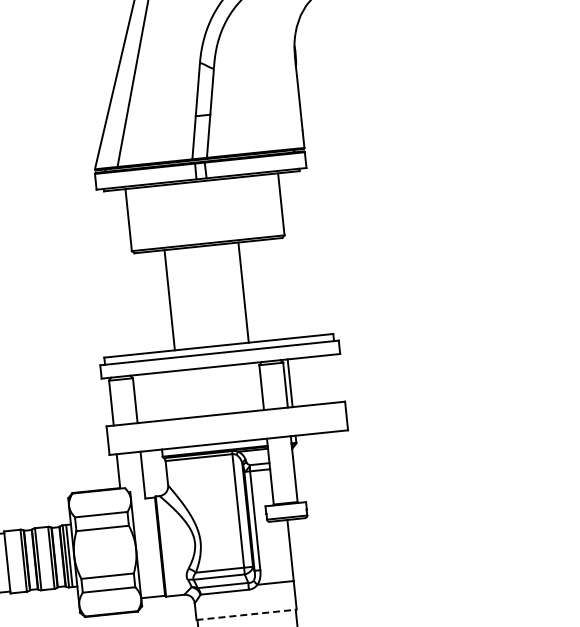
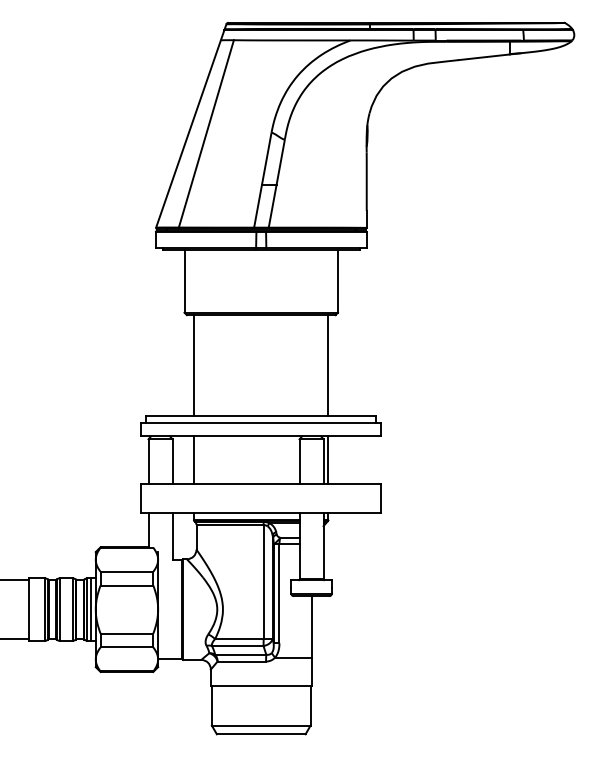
line: (243, 292) -> (328, 365), moved
line: (170, 300) -> (194, 365), moved
line: (157, 397) -> (194, 460), added
line: (246, 614) -> (261, 686), dashed -> solid

